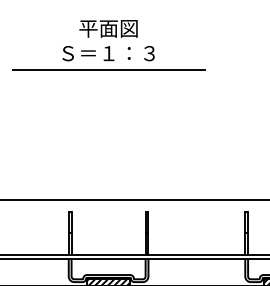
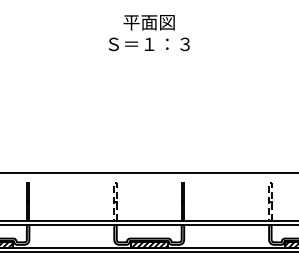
line: (108, 69) -> (149, 58), removed
line: (70, 212) -> (115, 183), solid -> dashed
line: (245, 212) -> (269, 183), solid -> dashed

